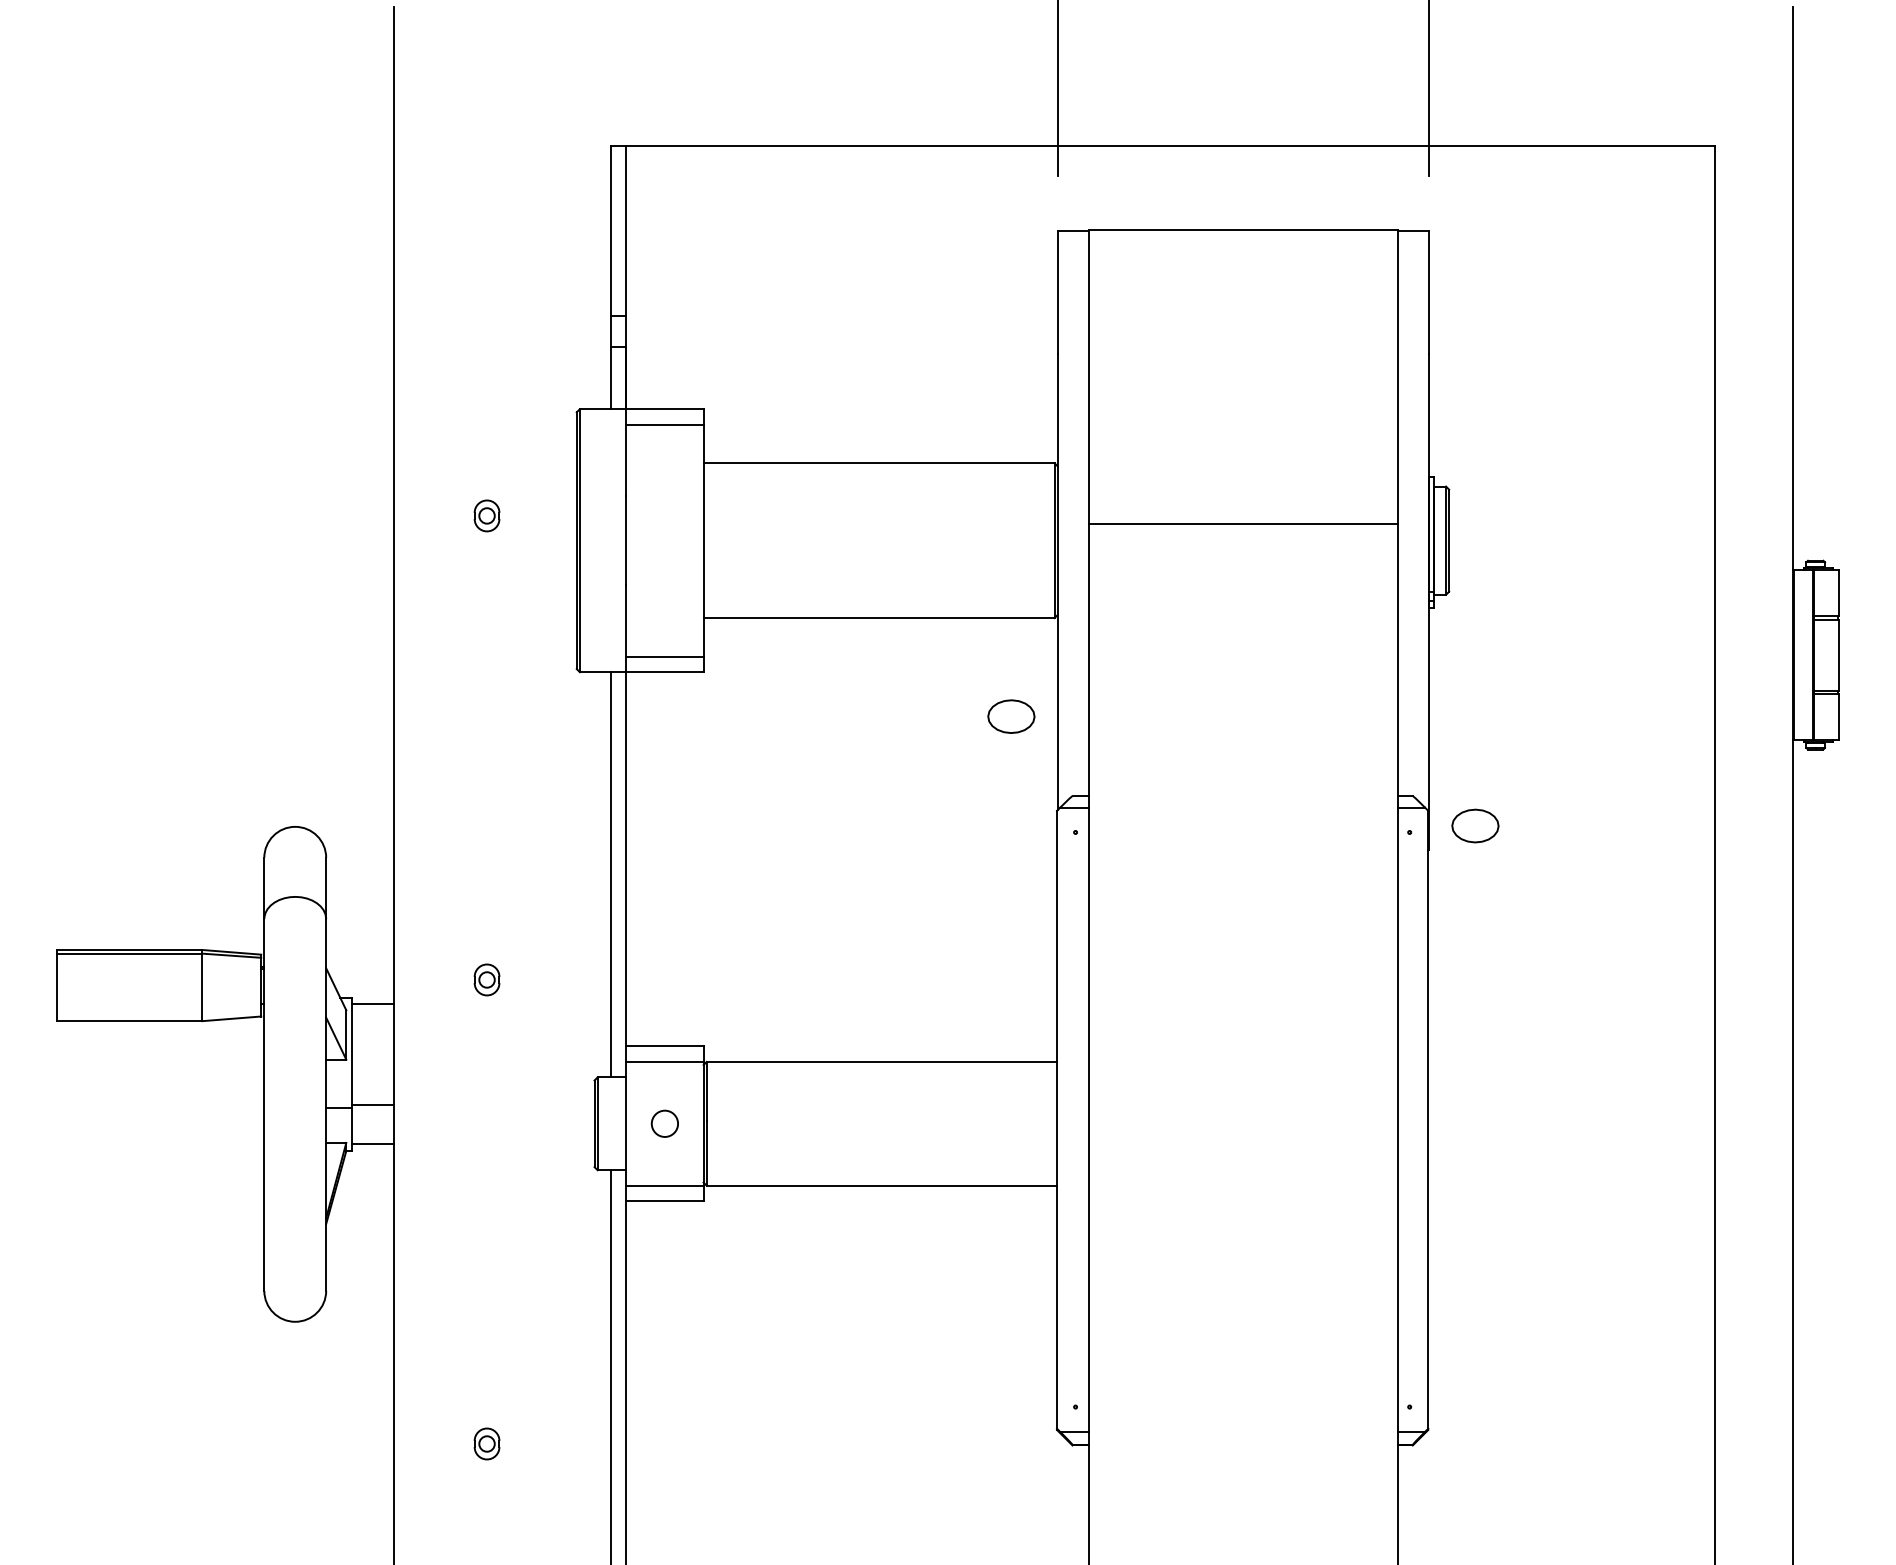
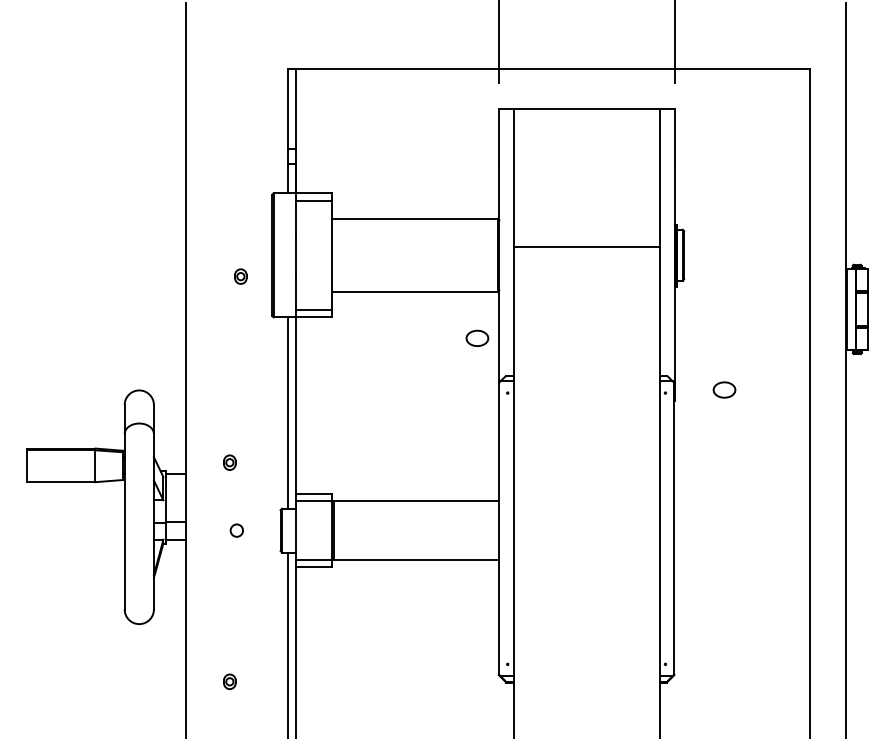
part: (486, 515) -> (240, 276), moved
part: (1475, 824) -> (724, 389), moved
circle: (664, 1123) -> (236, 530), moved

